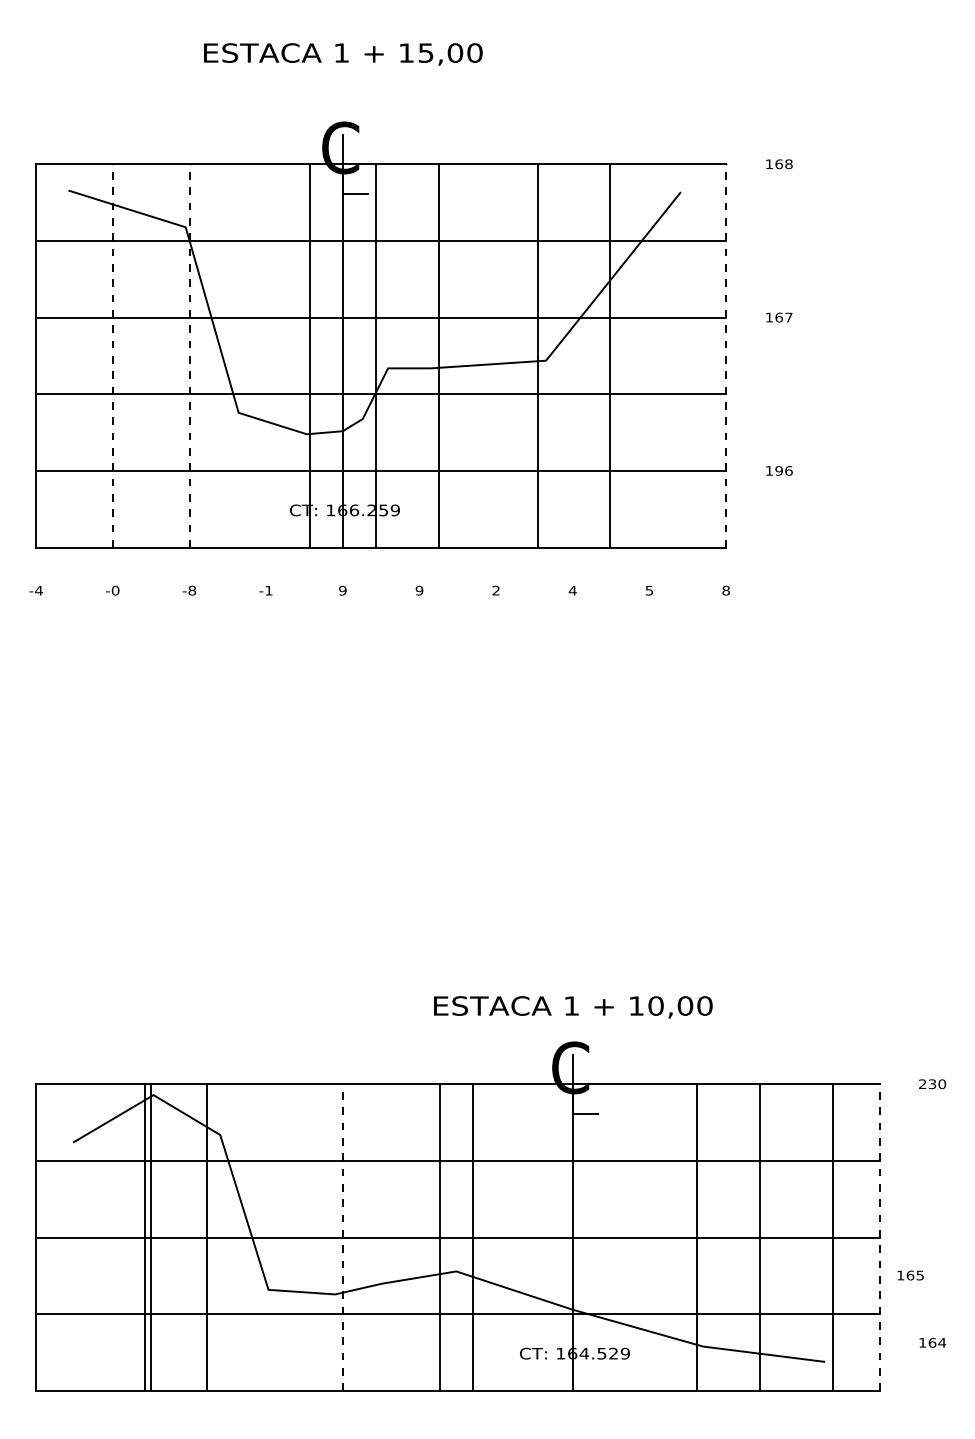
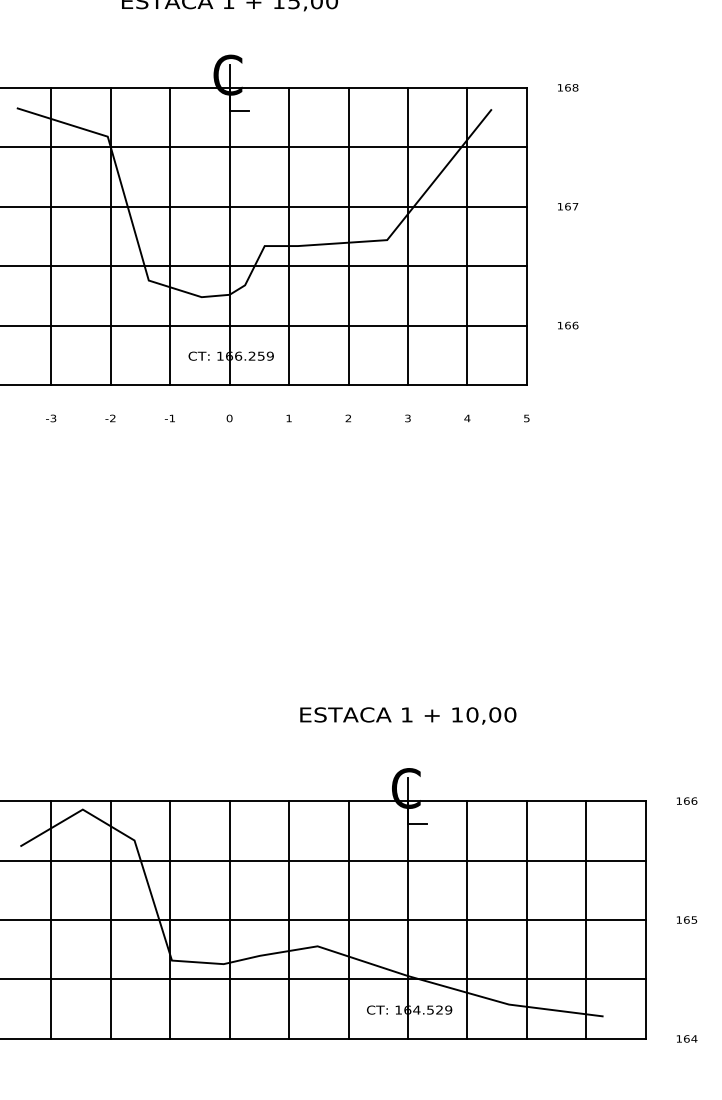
line: (112, 355) -> (51, 236), dashed -> solid
line: (189, 355) -> (110, 236), dashed -> solid
line: (310, 355) -> (170, 236), moved
line: (375, 355) -> (289, 236), moved
line: (439, 355) -> (348, 236), moved
line: (537, 355) -> (407, 236), moved
line: (609, 355) -> (467, 236), moved
line: (726, 355) -> (527, 236), dashed -> solid
text: (779, 470) -> (568, 325), 196 -> 166
text: (115, 590) -> (53, 418), -0 -> -3
text: (192, 590) -> (113, 418), -8 -> -2
text: (342, 590) -> (229, 418), 9 -> 0
text: (419, 590) -> (289, 418), 9 -> 1
text: (572, 590) -> (407, 418), 4 -> 3
text: (649, 590) -> (467, 418), 5 -> 4
text: (725, 590) -> (526, 418), 8 -> 5
text: (573, 1007) -> (408, 716), moved
text: (932, 1084) -> (686, 801), 230 -> 166
line: (144, 1237) -> (51, 920), moved
line: (150, 1237) -> (110, 920), moved
line: (207, 1237) -> (170, 920), moved
line: (342, 1237) -> (229, 920), dashed -> solid
line: (440, 1237) -> (348, 920), moved
line: (472, 1237) -> (289, 920), moved
line: (696, 1237) -> (467, 920), moved
line: (760, 1237) -> (527, 920), moved
line: (832, 1237) -> (586, 920), moved
line: (879, 1237) -> (645, 920), dashed -> solid
text: (910, 1275) -> (686, 920), moved
text: (932, 1342) -> (686, 1038), moved

